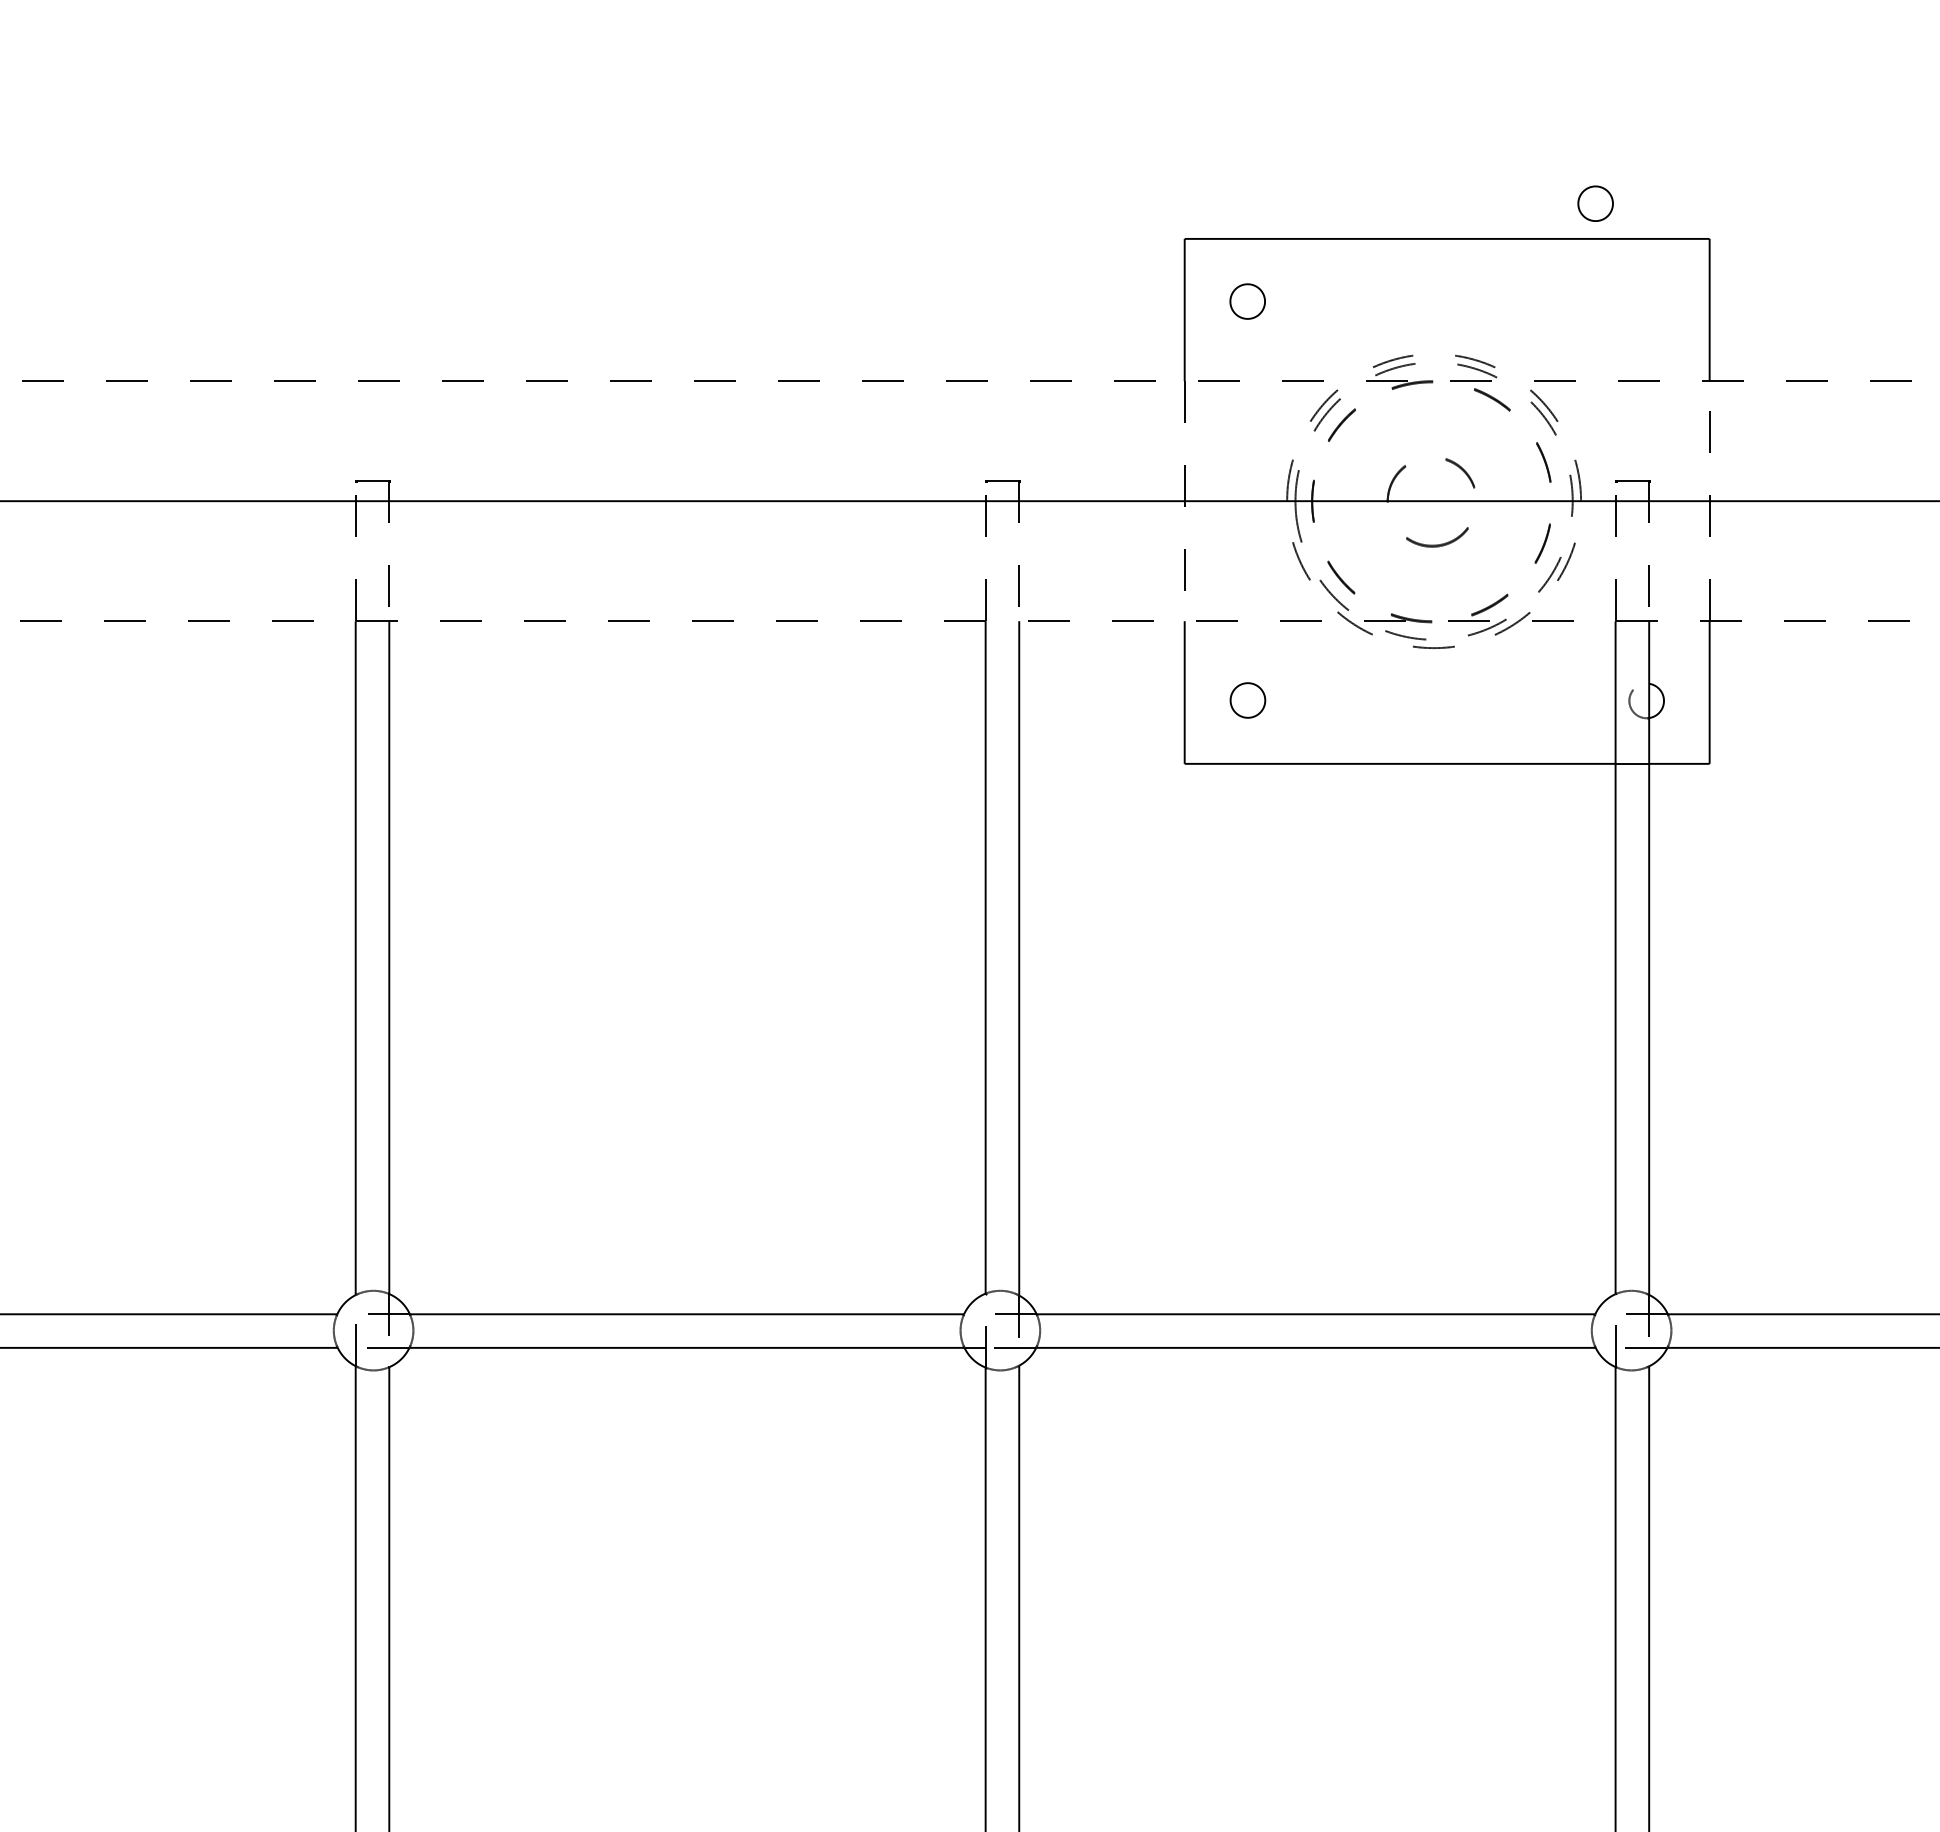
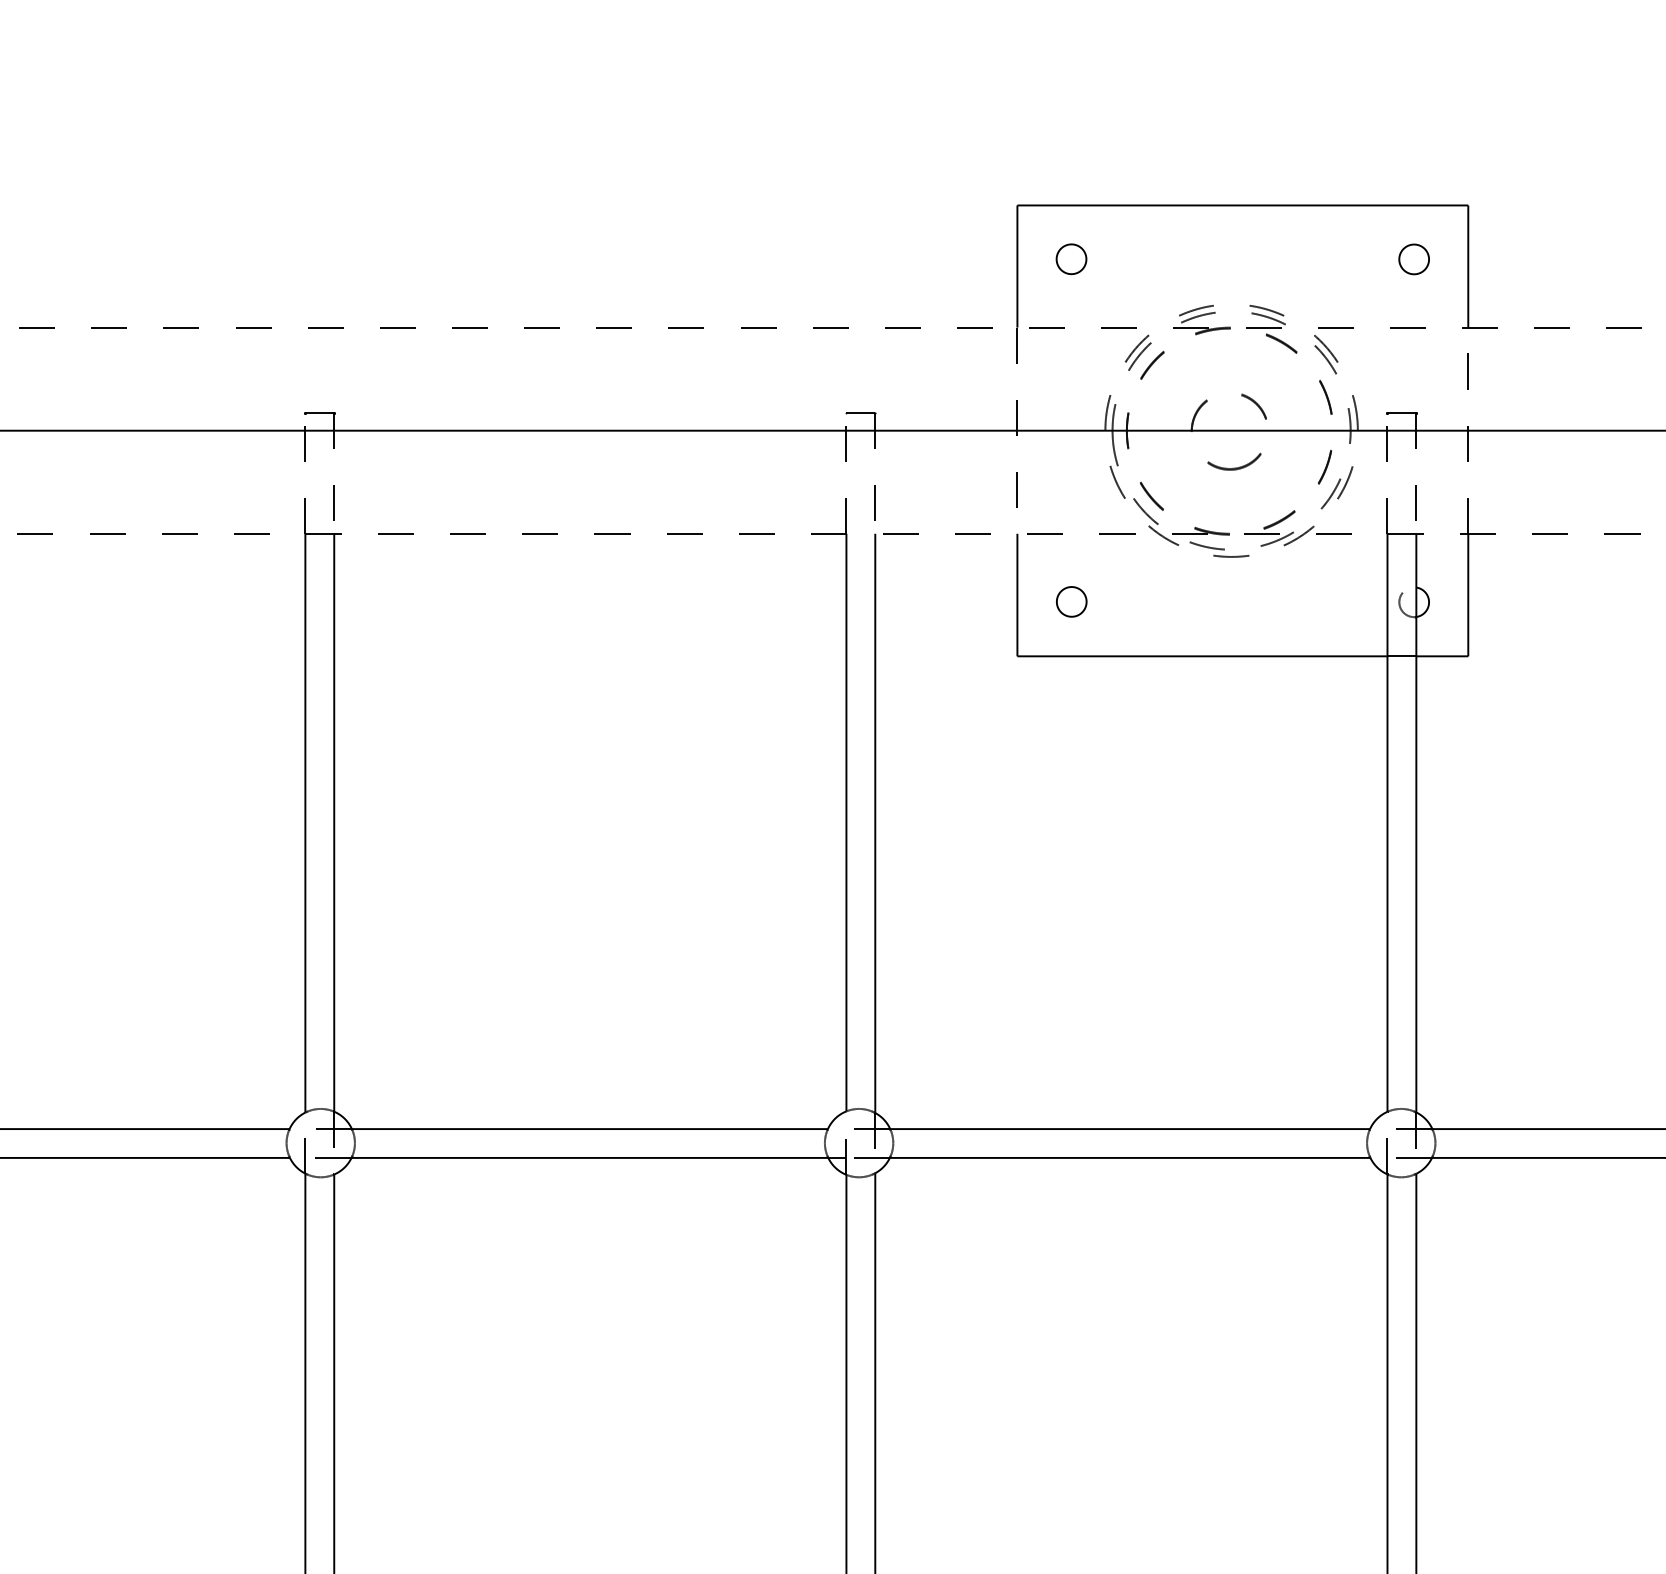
part: (1595, 203) -> (1414, 259), moved

